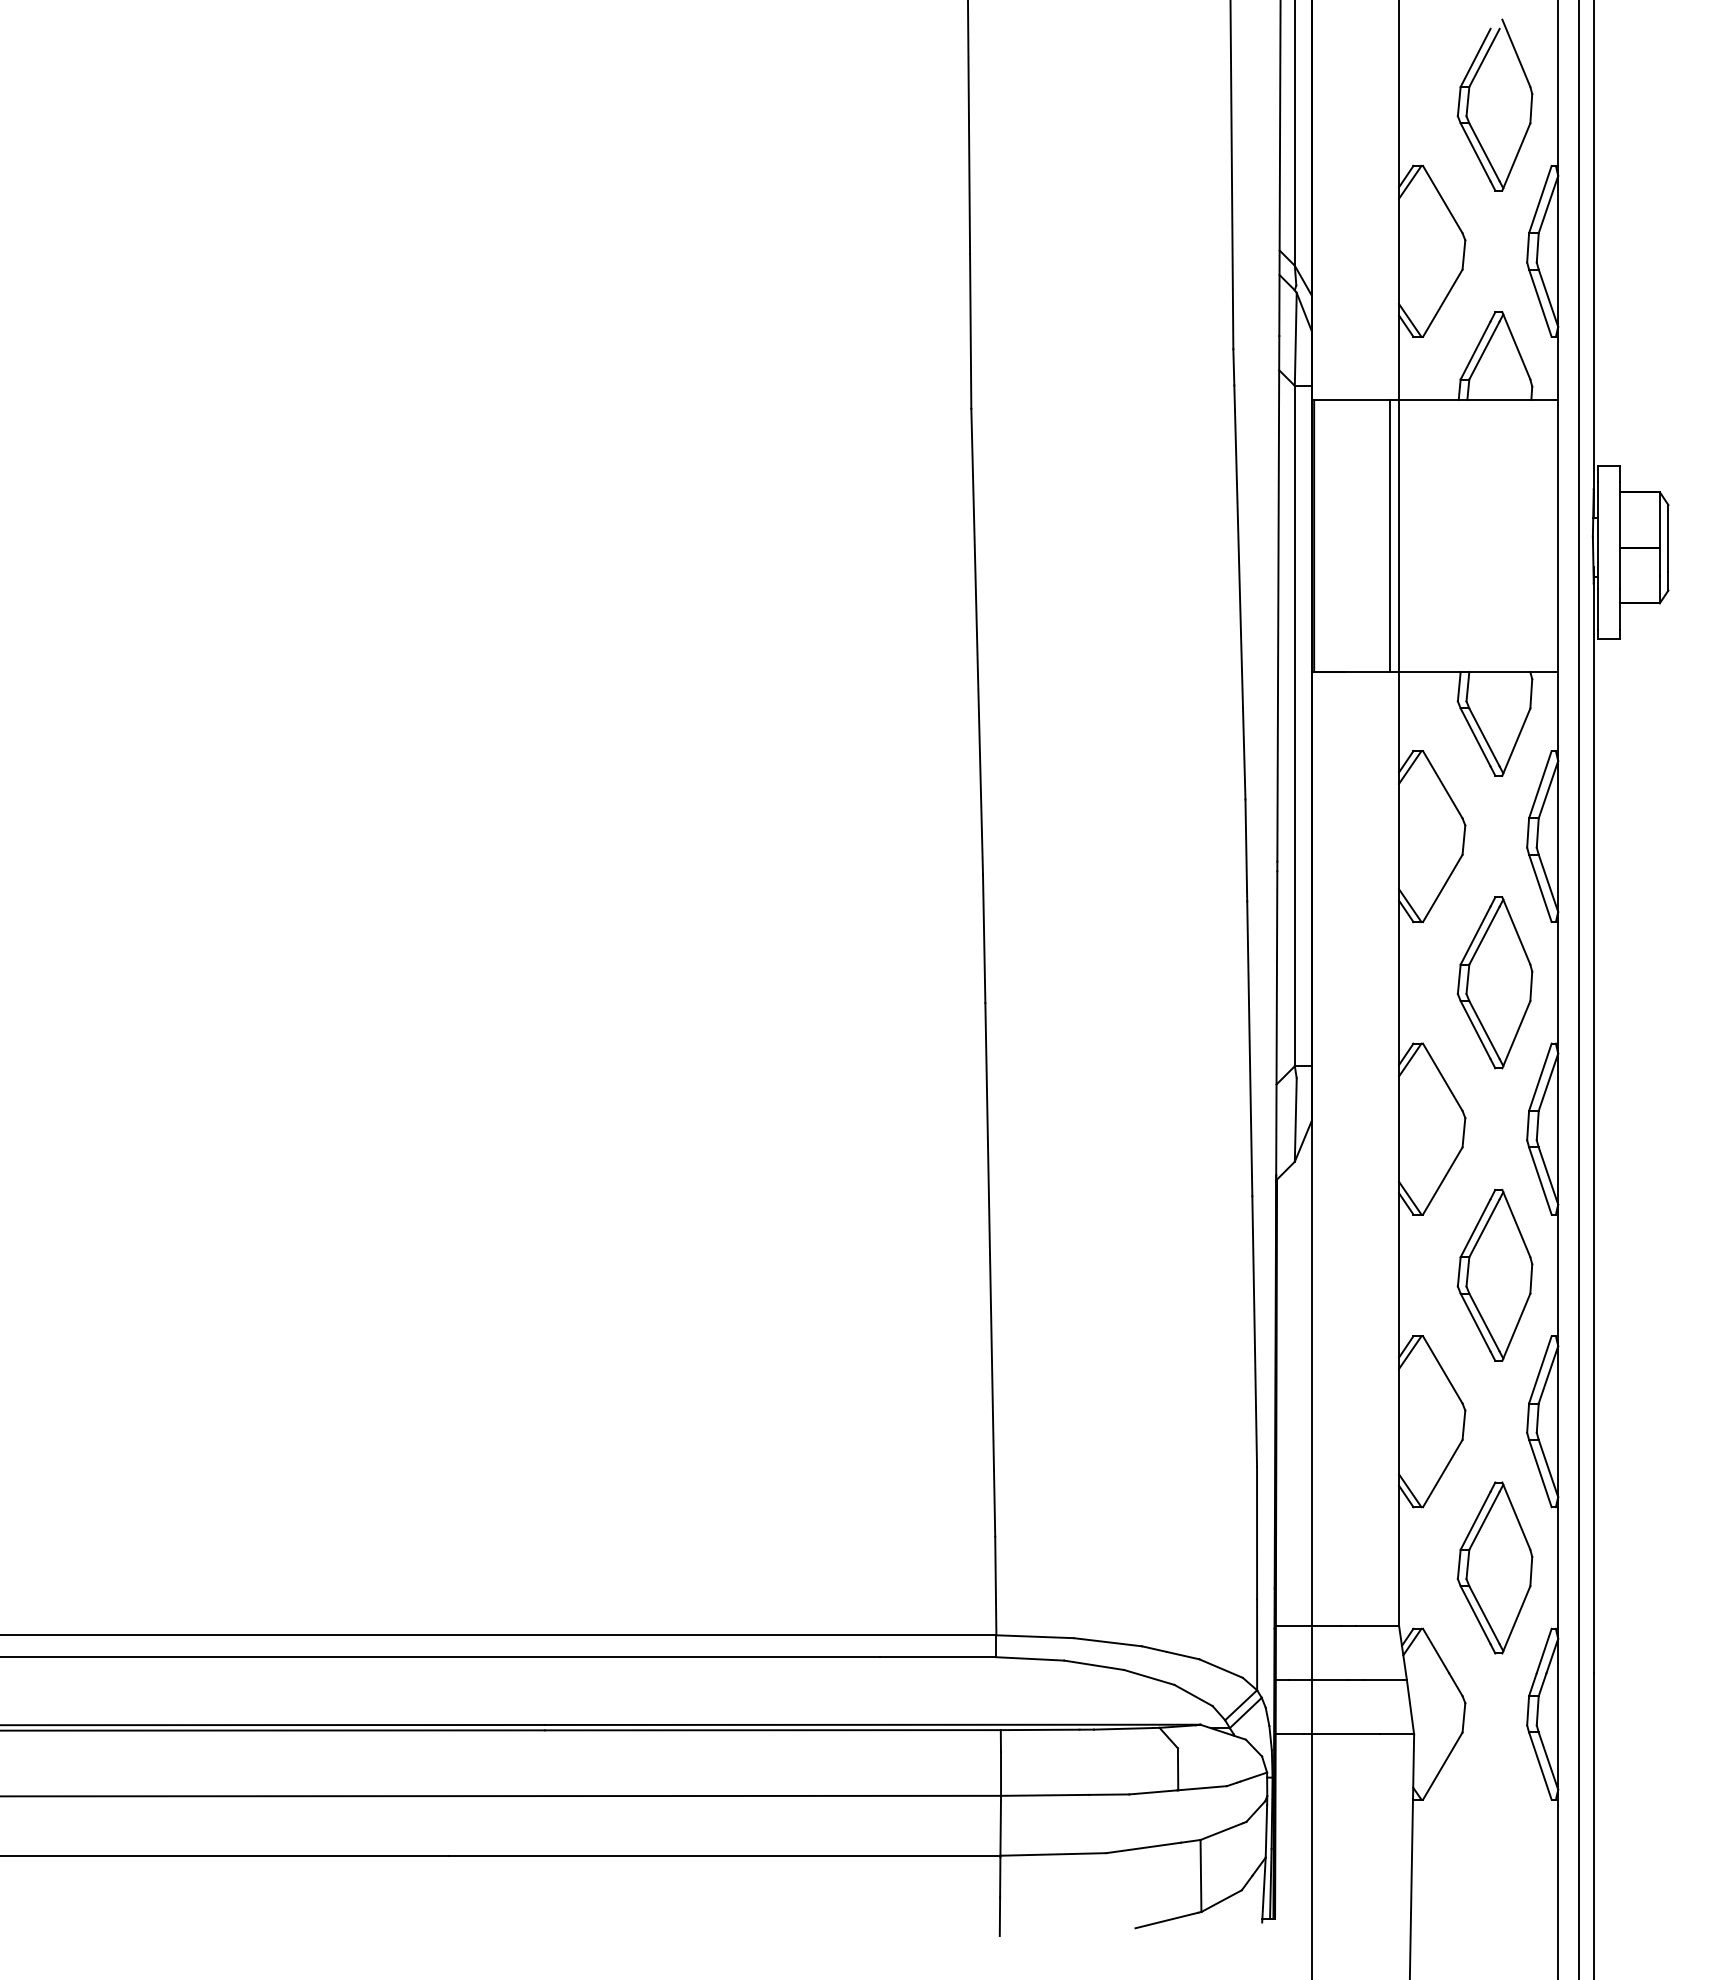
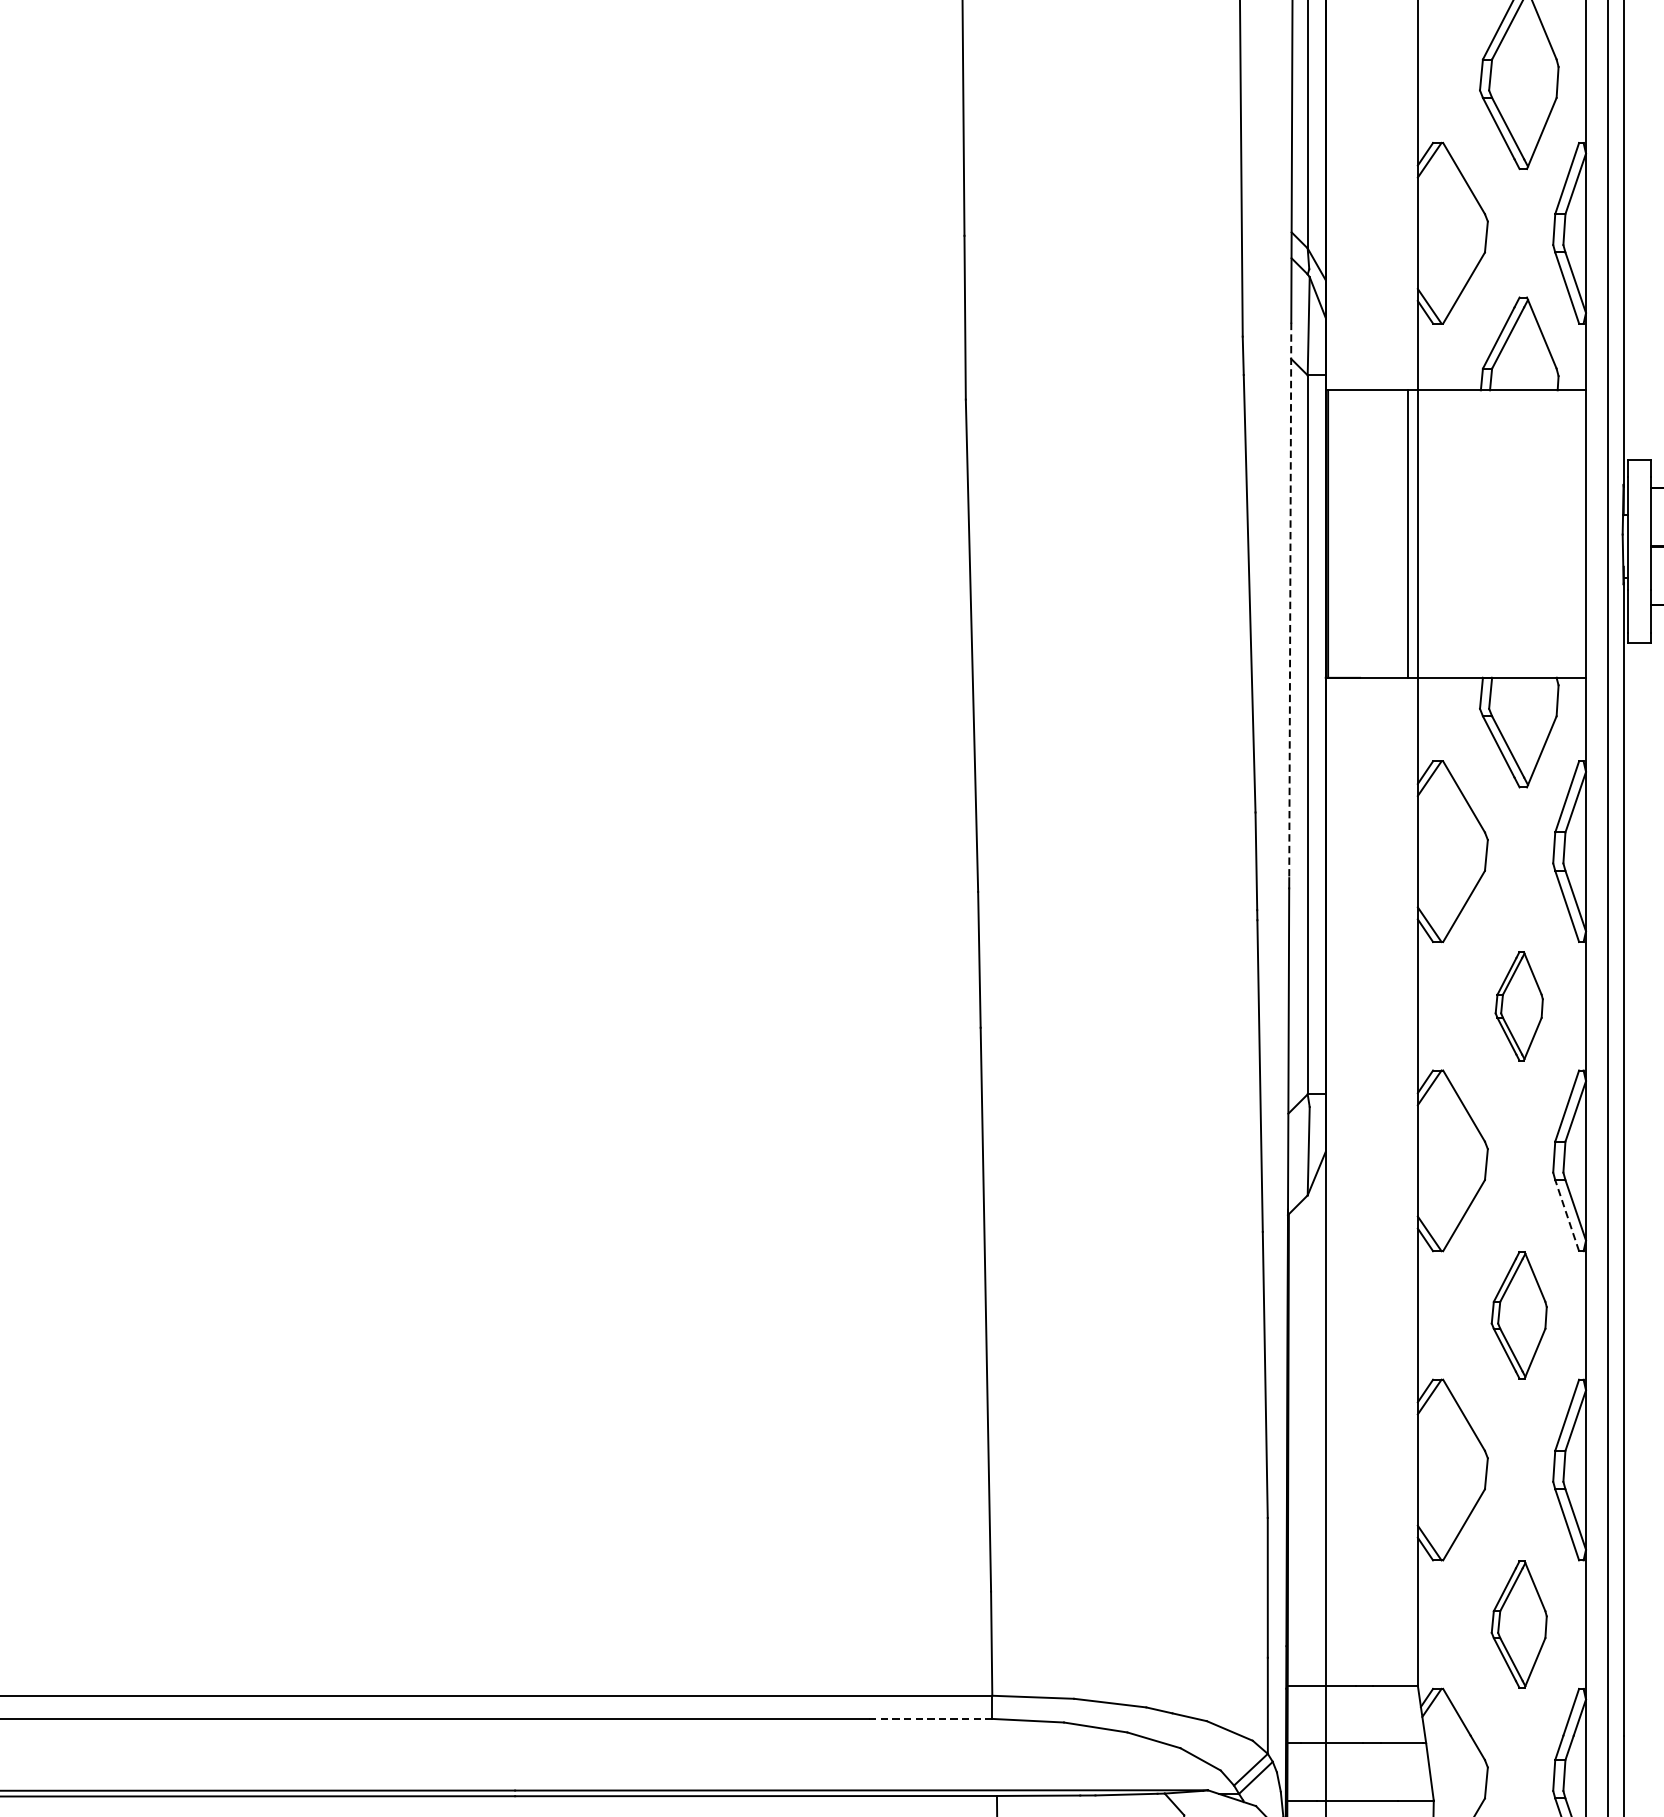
line: (1278, 598) -> (1290, 600), solid -> dashed
part: (1494, 982) -> (1518, 1005), size x0.6
line: (1540, 1180) -> (1567, 1215), solid -> dashed
part: (1494, 1274) -> (1518, 1314), size x0.7
part: (1494, 1567) -> (1518, 1624), size x0.7
line: (938, 1657) -> (931, 1719), solid -> dashed

